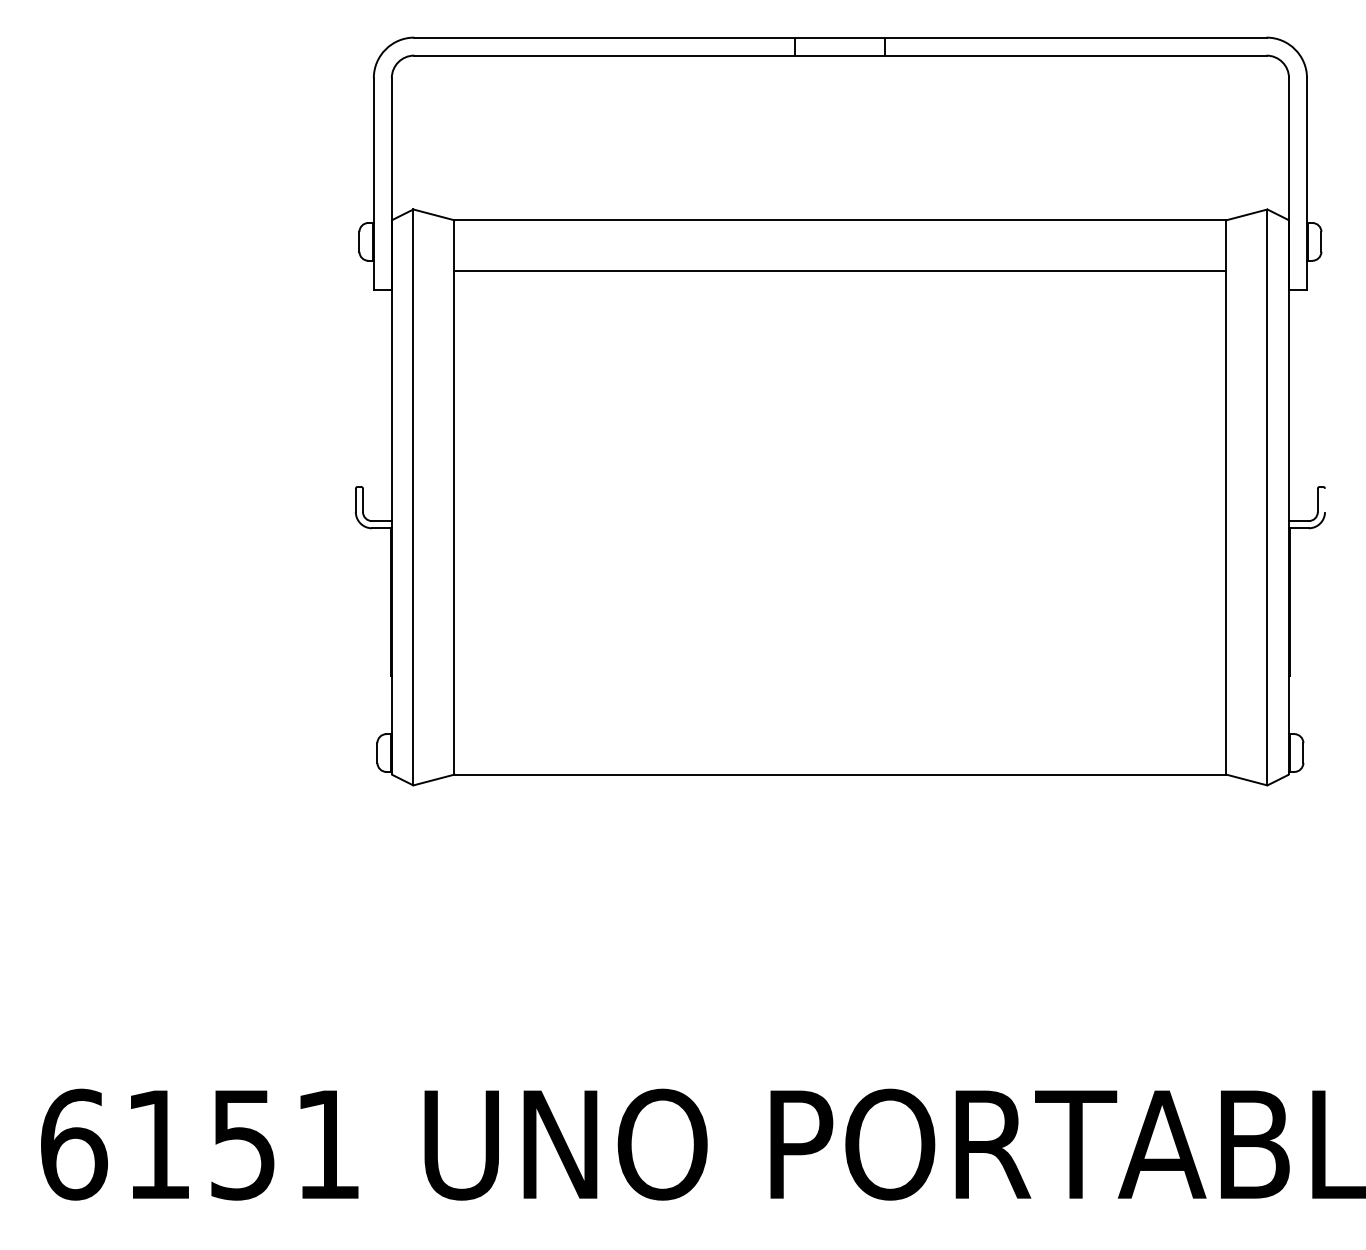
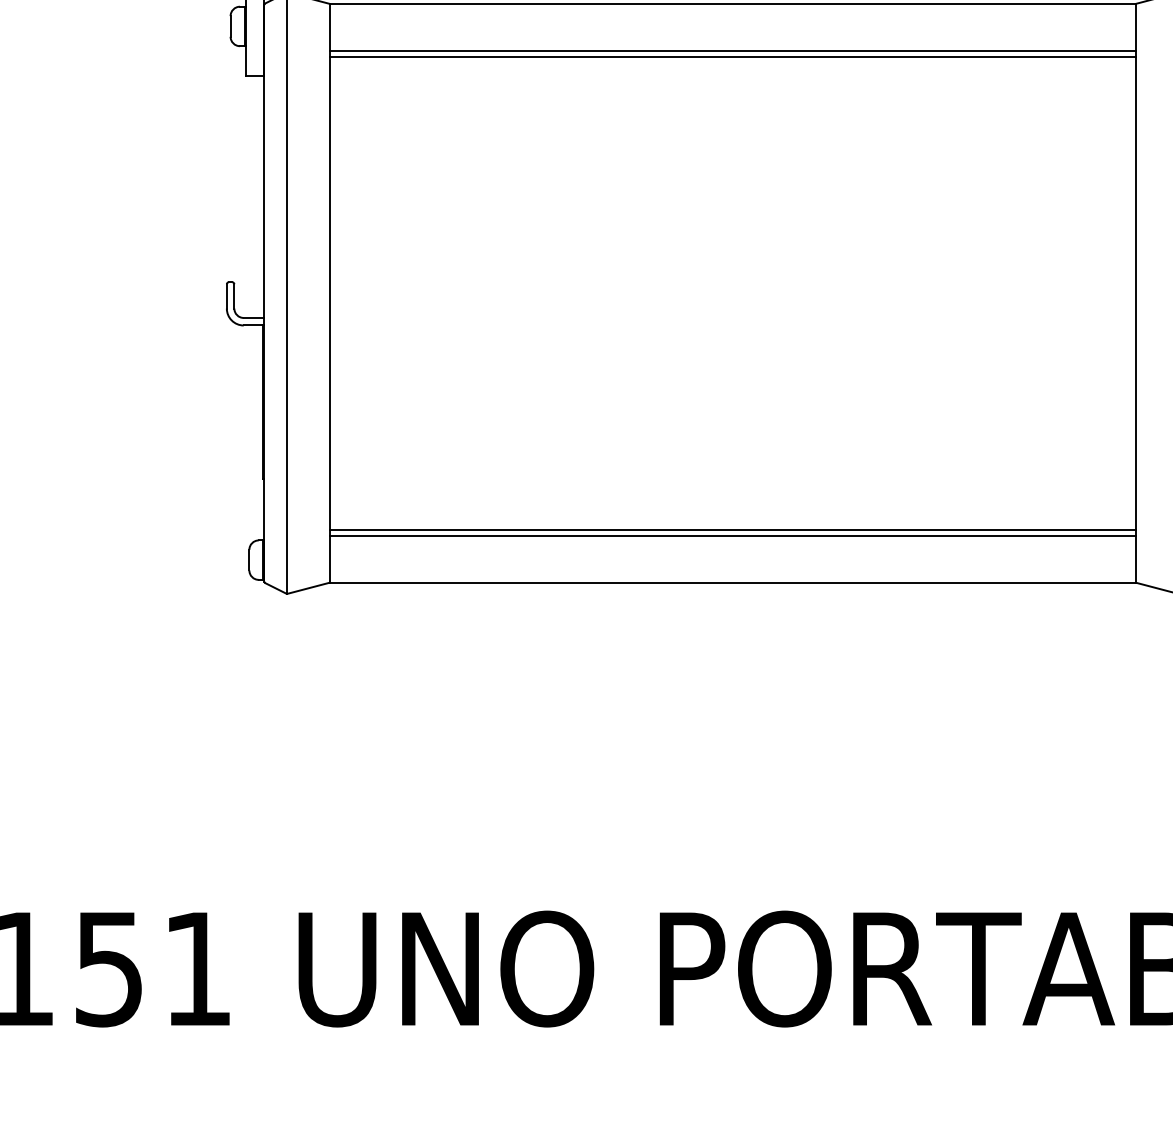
line: (840, 265) -> (732, 51), added
line: (840, 724) -> (732, 530), added
line: (840, 729) -> (732, 535), added

